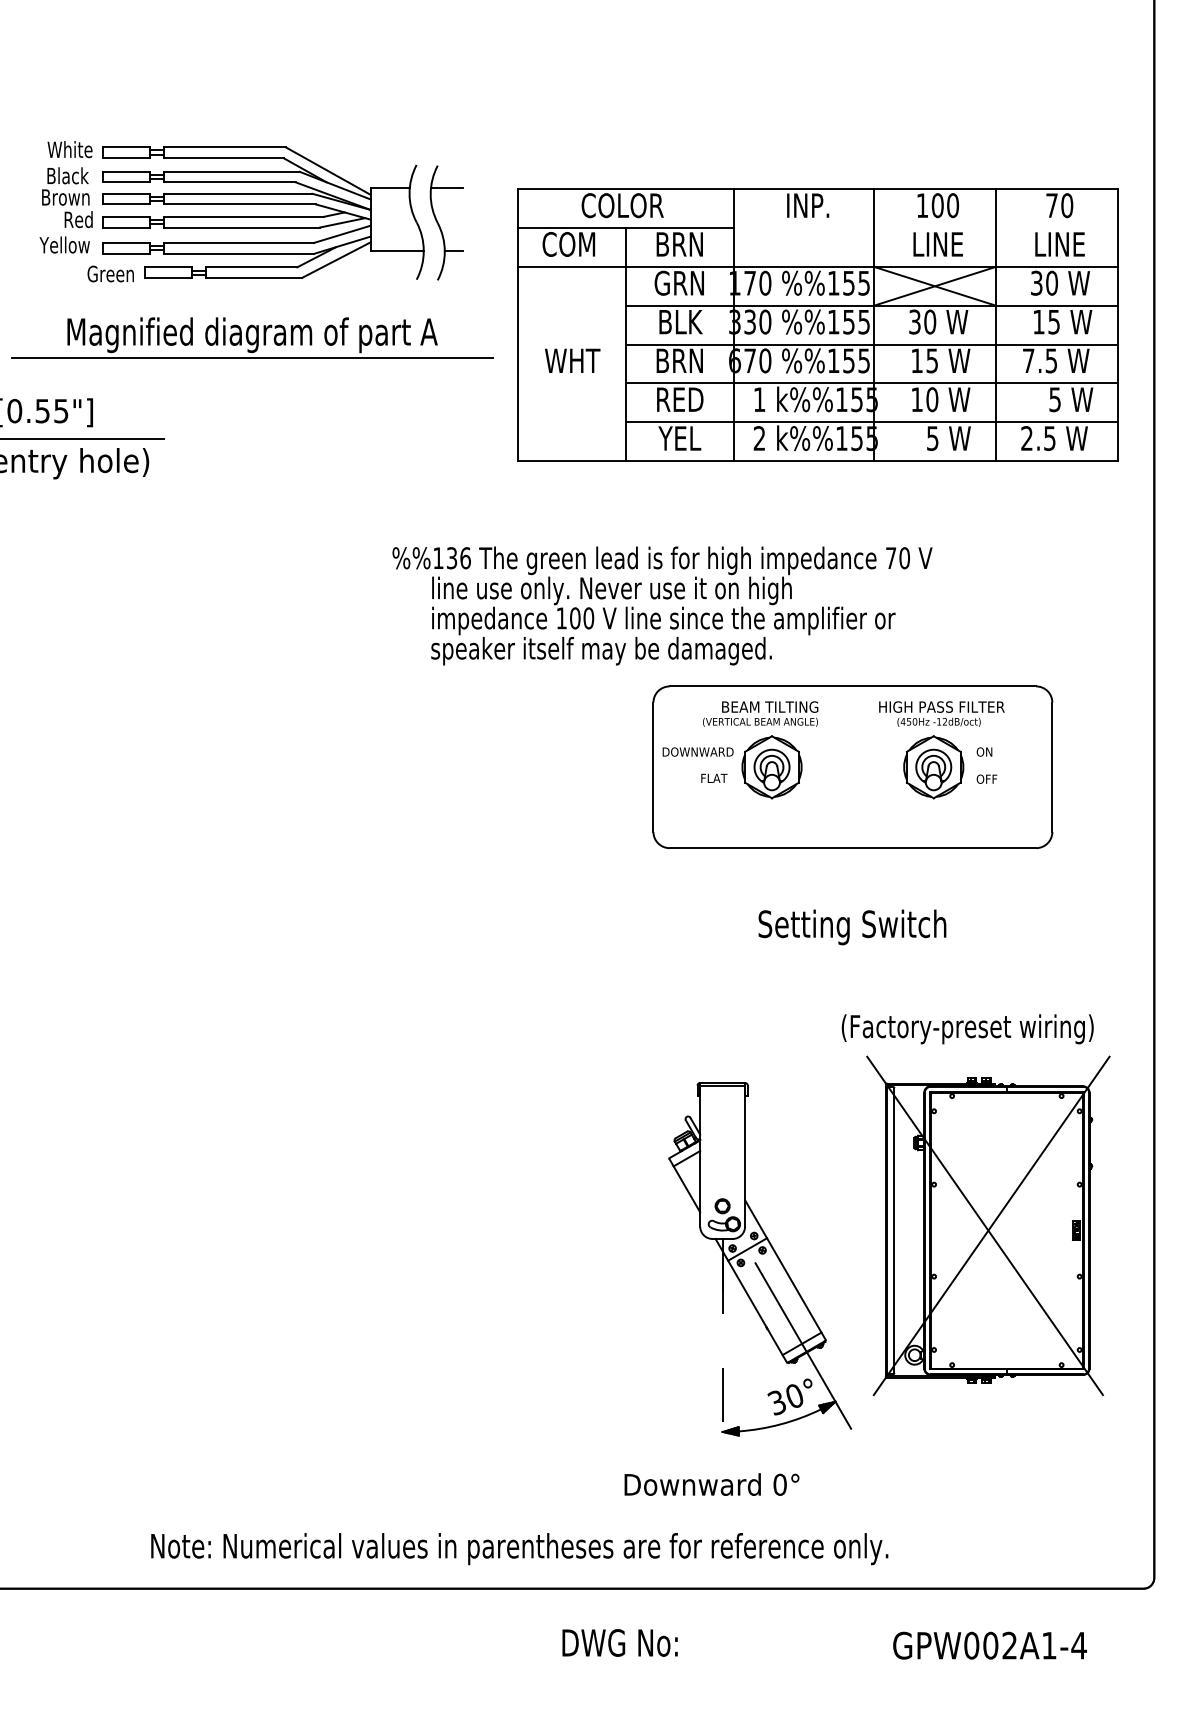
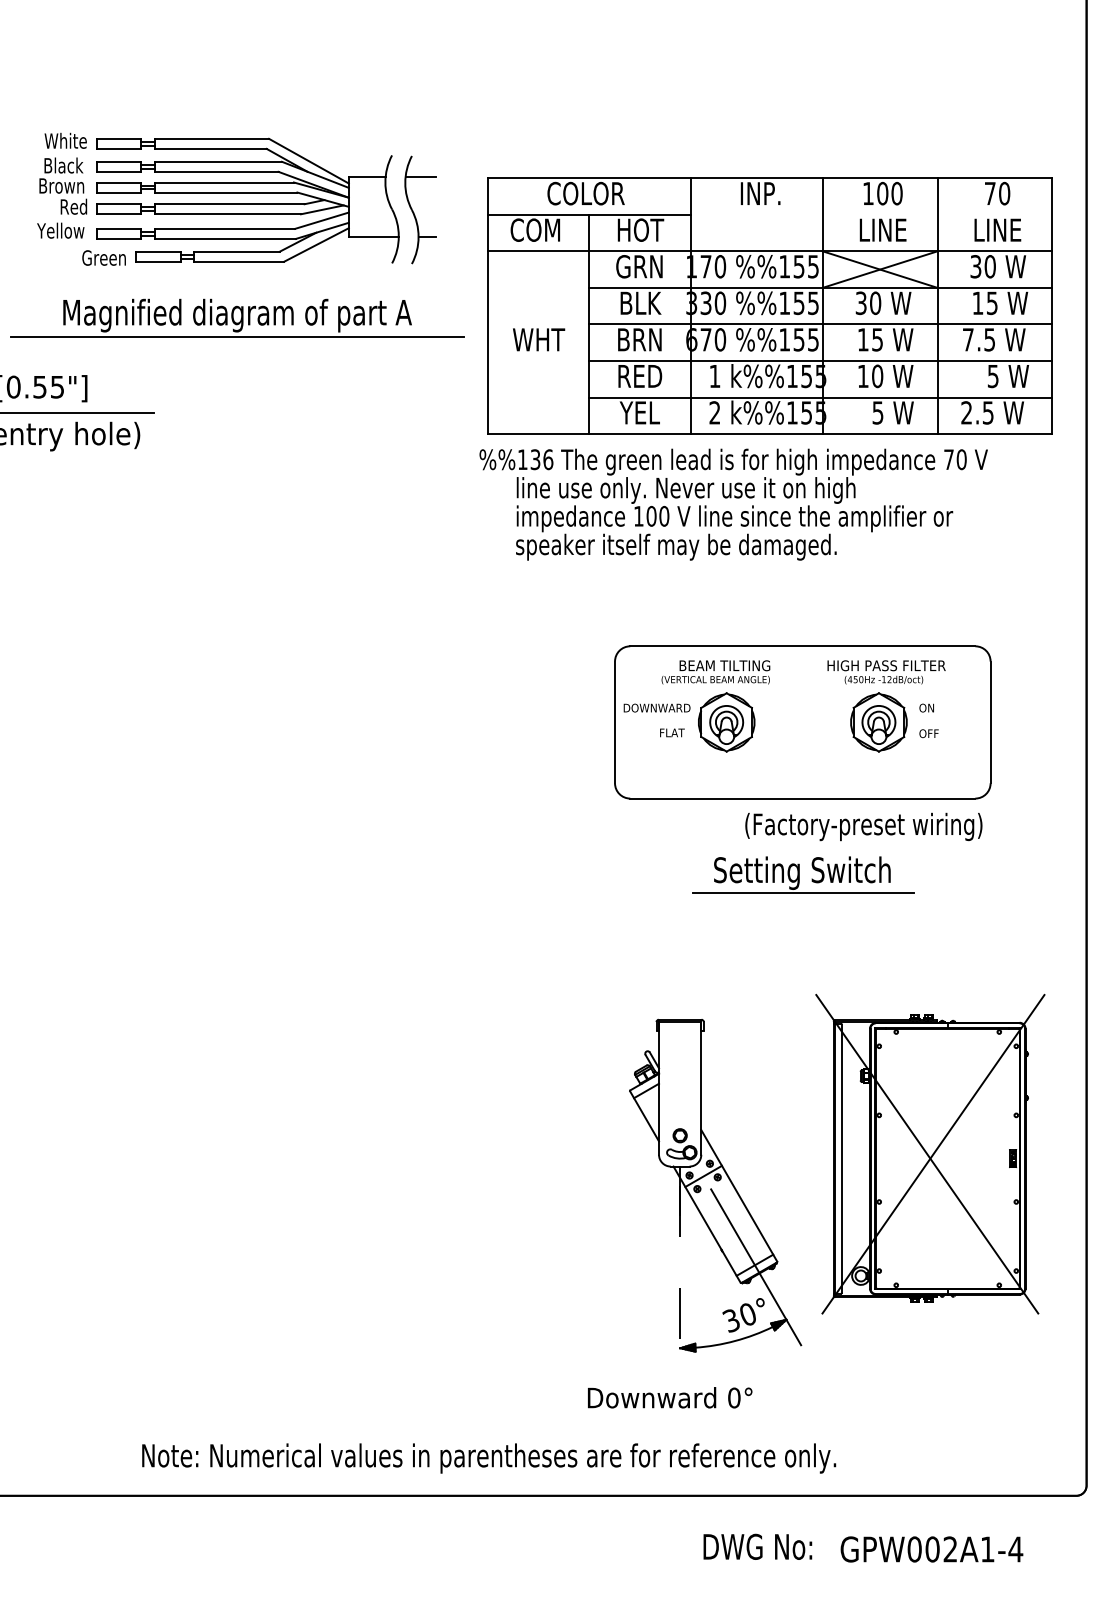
text: (680, 244) -> (640, 230), BRN -> HOT
text: (662, 605) -> (733, 504), moved
line: (853, 948) -> (803, 893), added
text: (967, 1029) -> (863, 827), moved
text: (619, 1642) -> (757, 1546), moved

